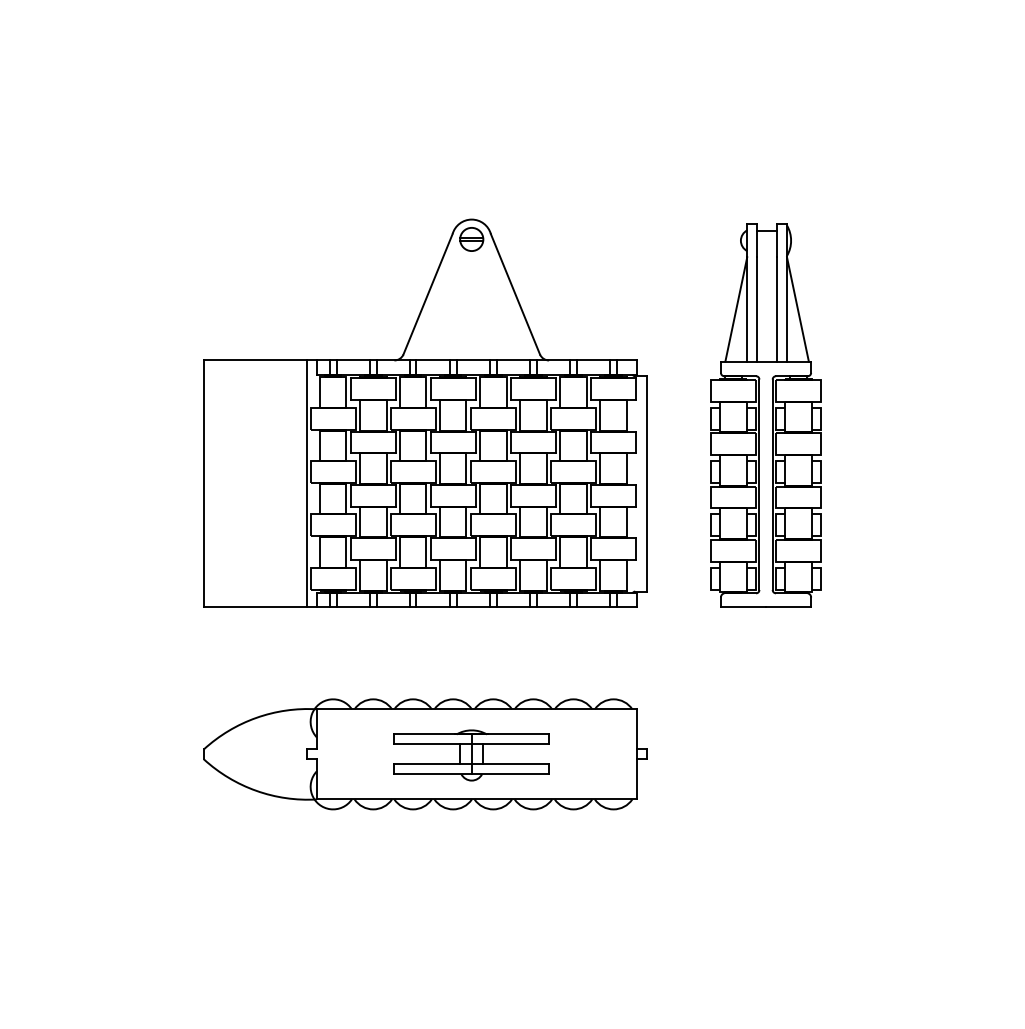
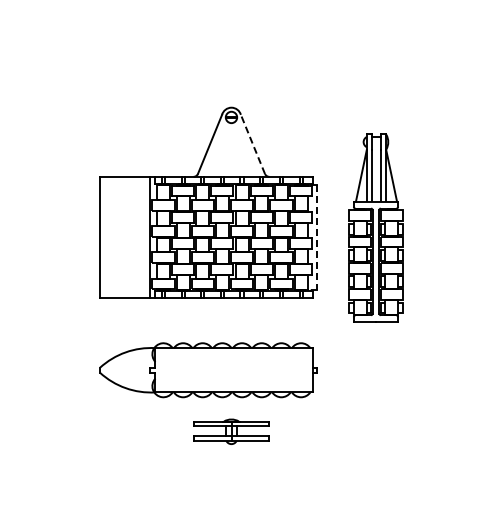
line: (514, 294) -> (252, 144), solid -> dashed
part: (765, 414) -> (375, 227), moved
line: (646, 483) -> (317, 237), solid -> dashed
part: (471, 754) -> (231, 431), moved

